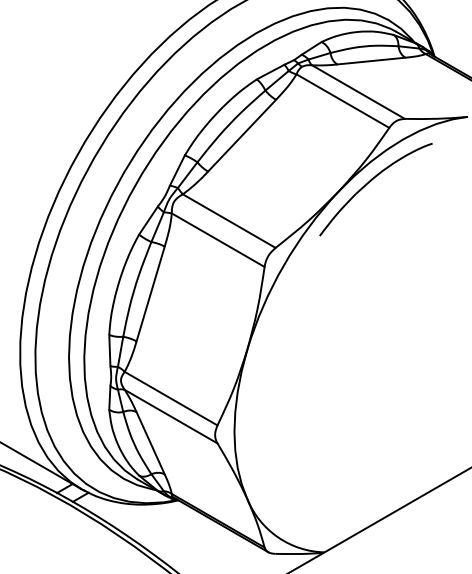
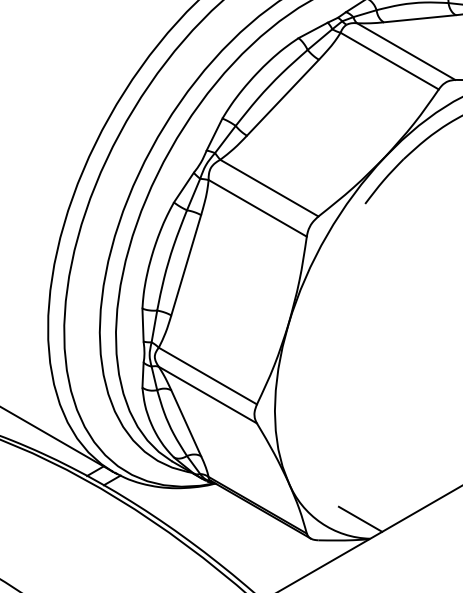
line: (314, 533) -> (359, 518), added

